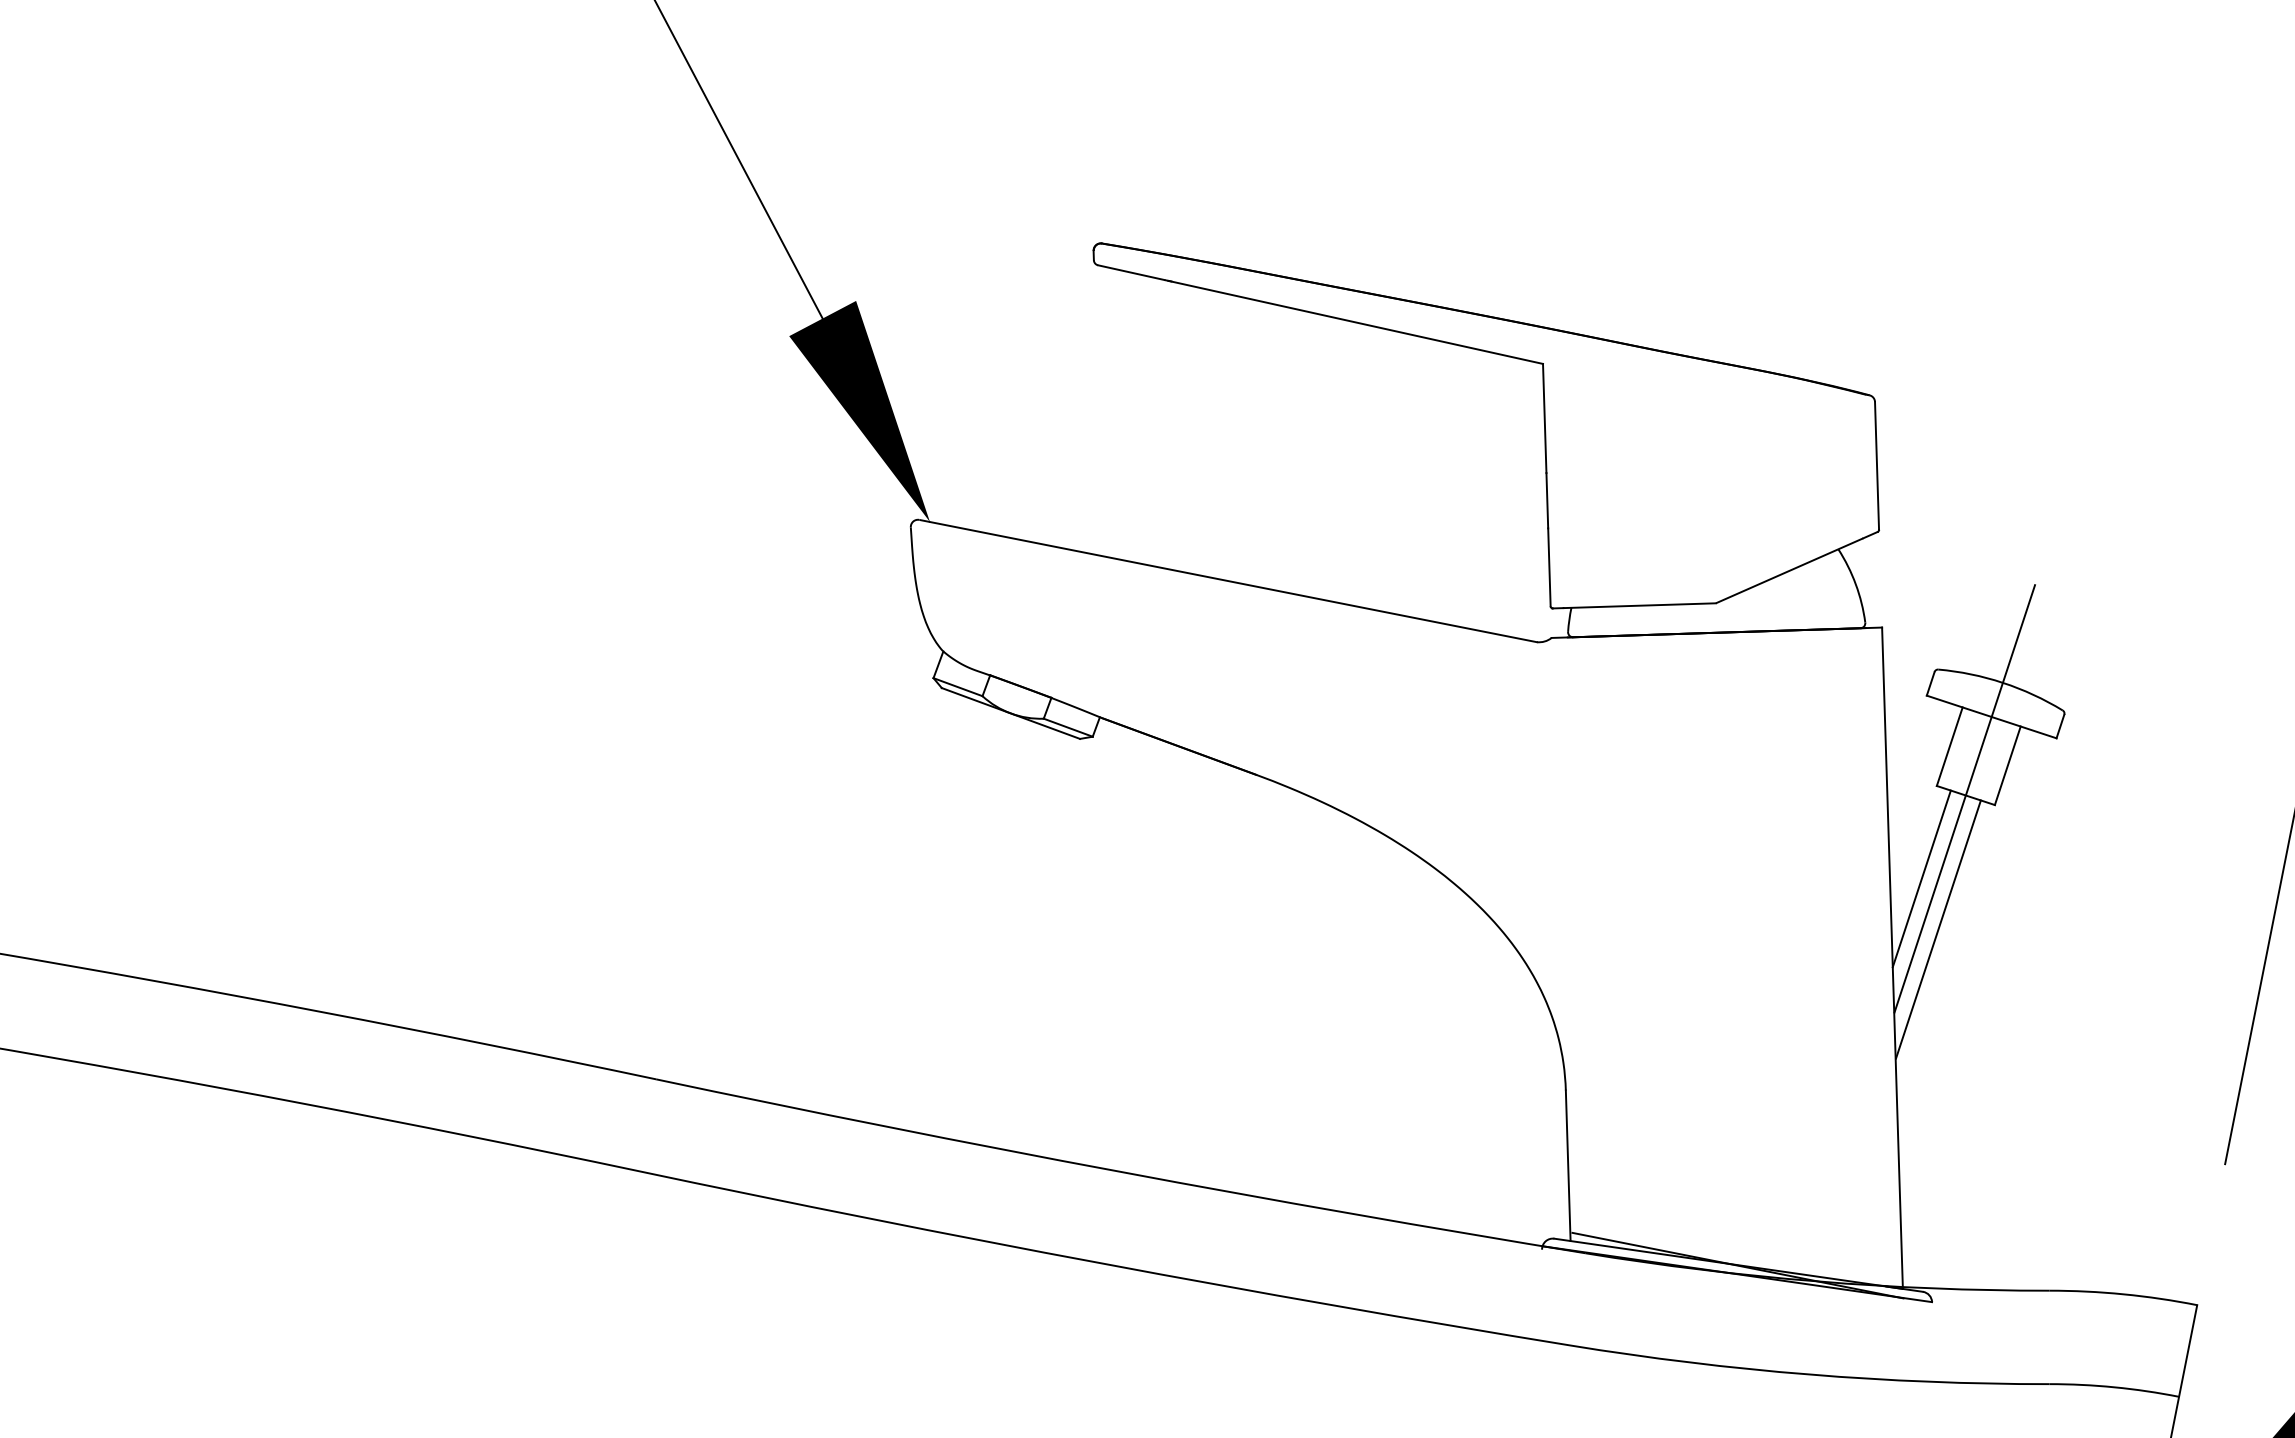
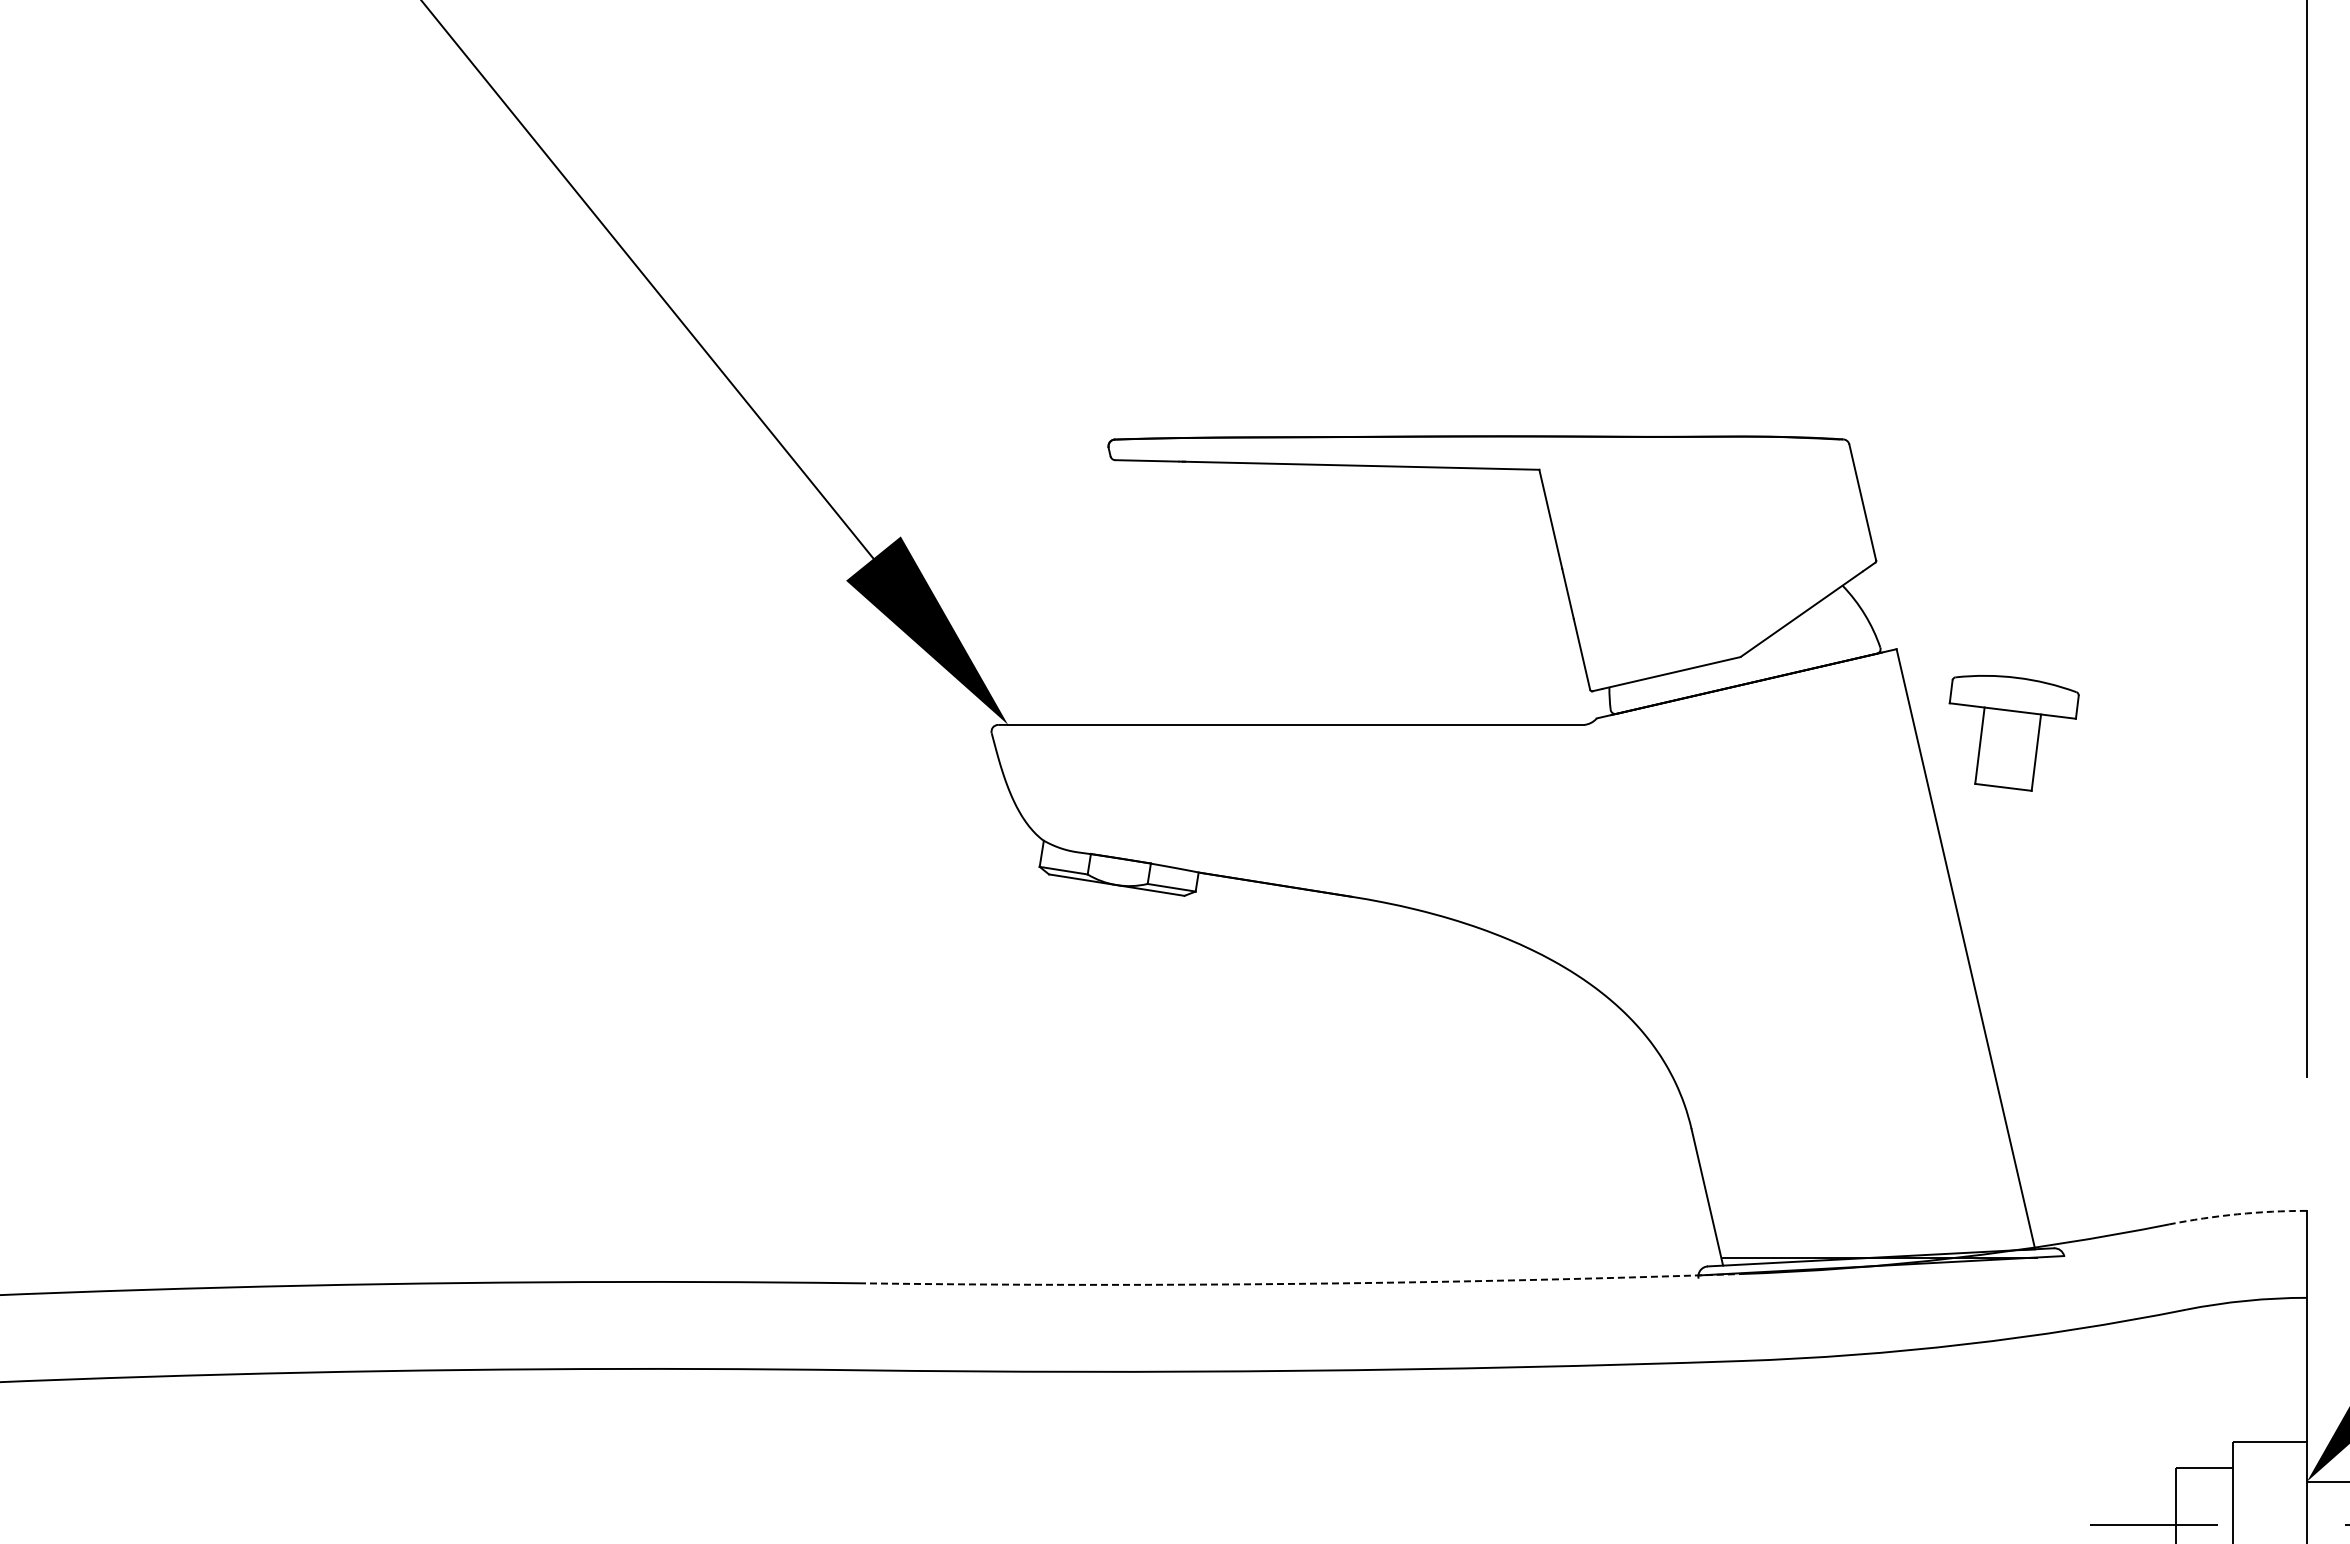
line: (1964, 798) -> (2002, 790), removed
line: (1920, 878) -> (1977, 871), removed
line: (1938, 929) -> (2002, 914), removed
arc: (1120, 1171) -> (1299, 1283), solid -> dashed
arc: (2123, 1294) -> (2237, 1214), solid -> dashed

